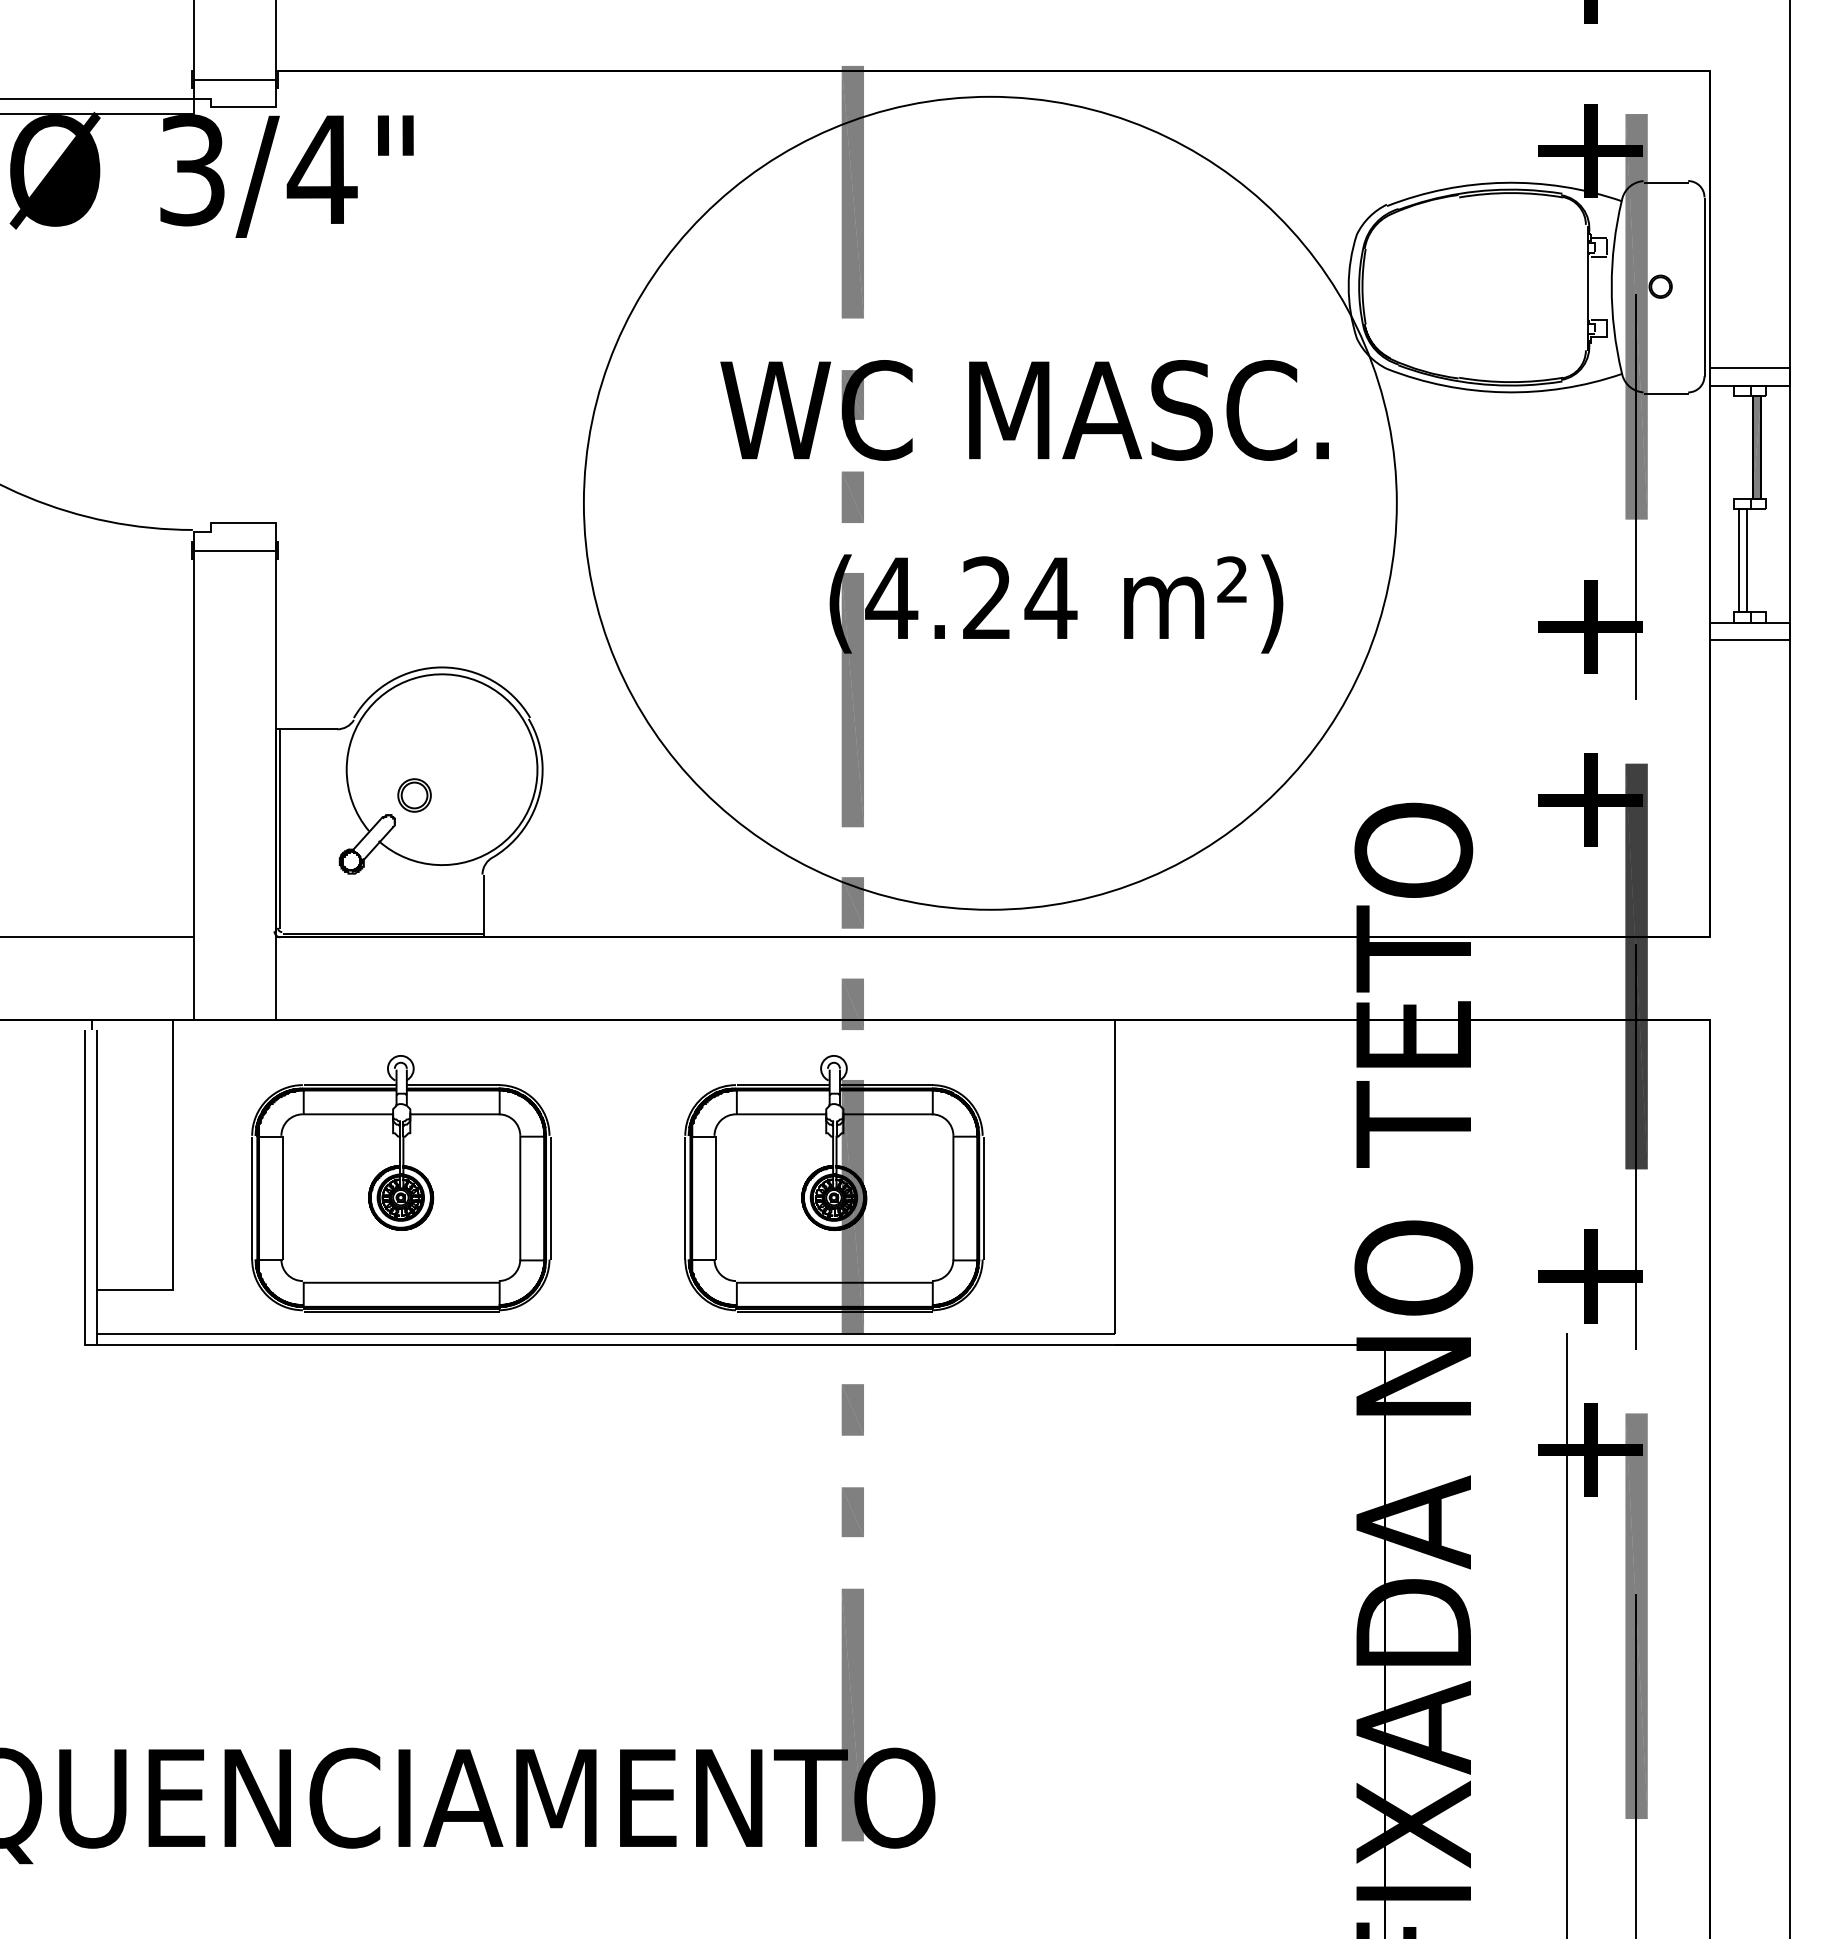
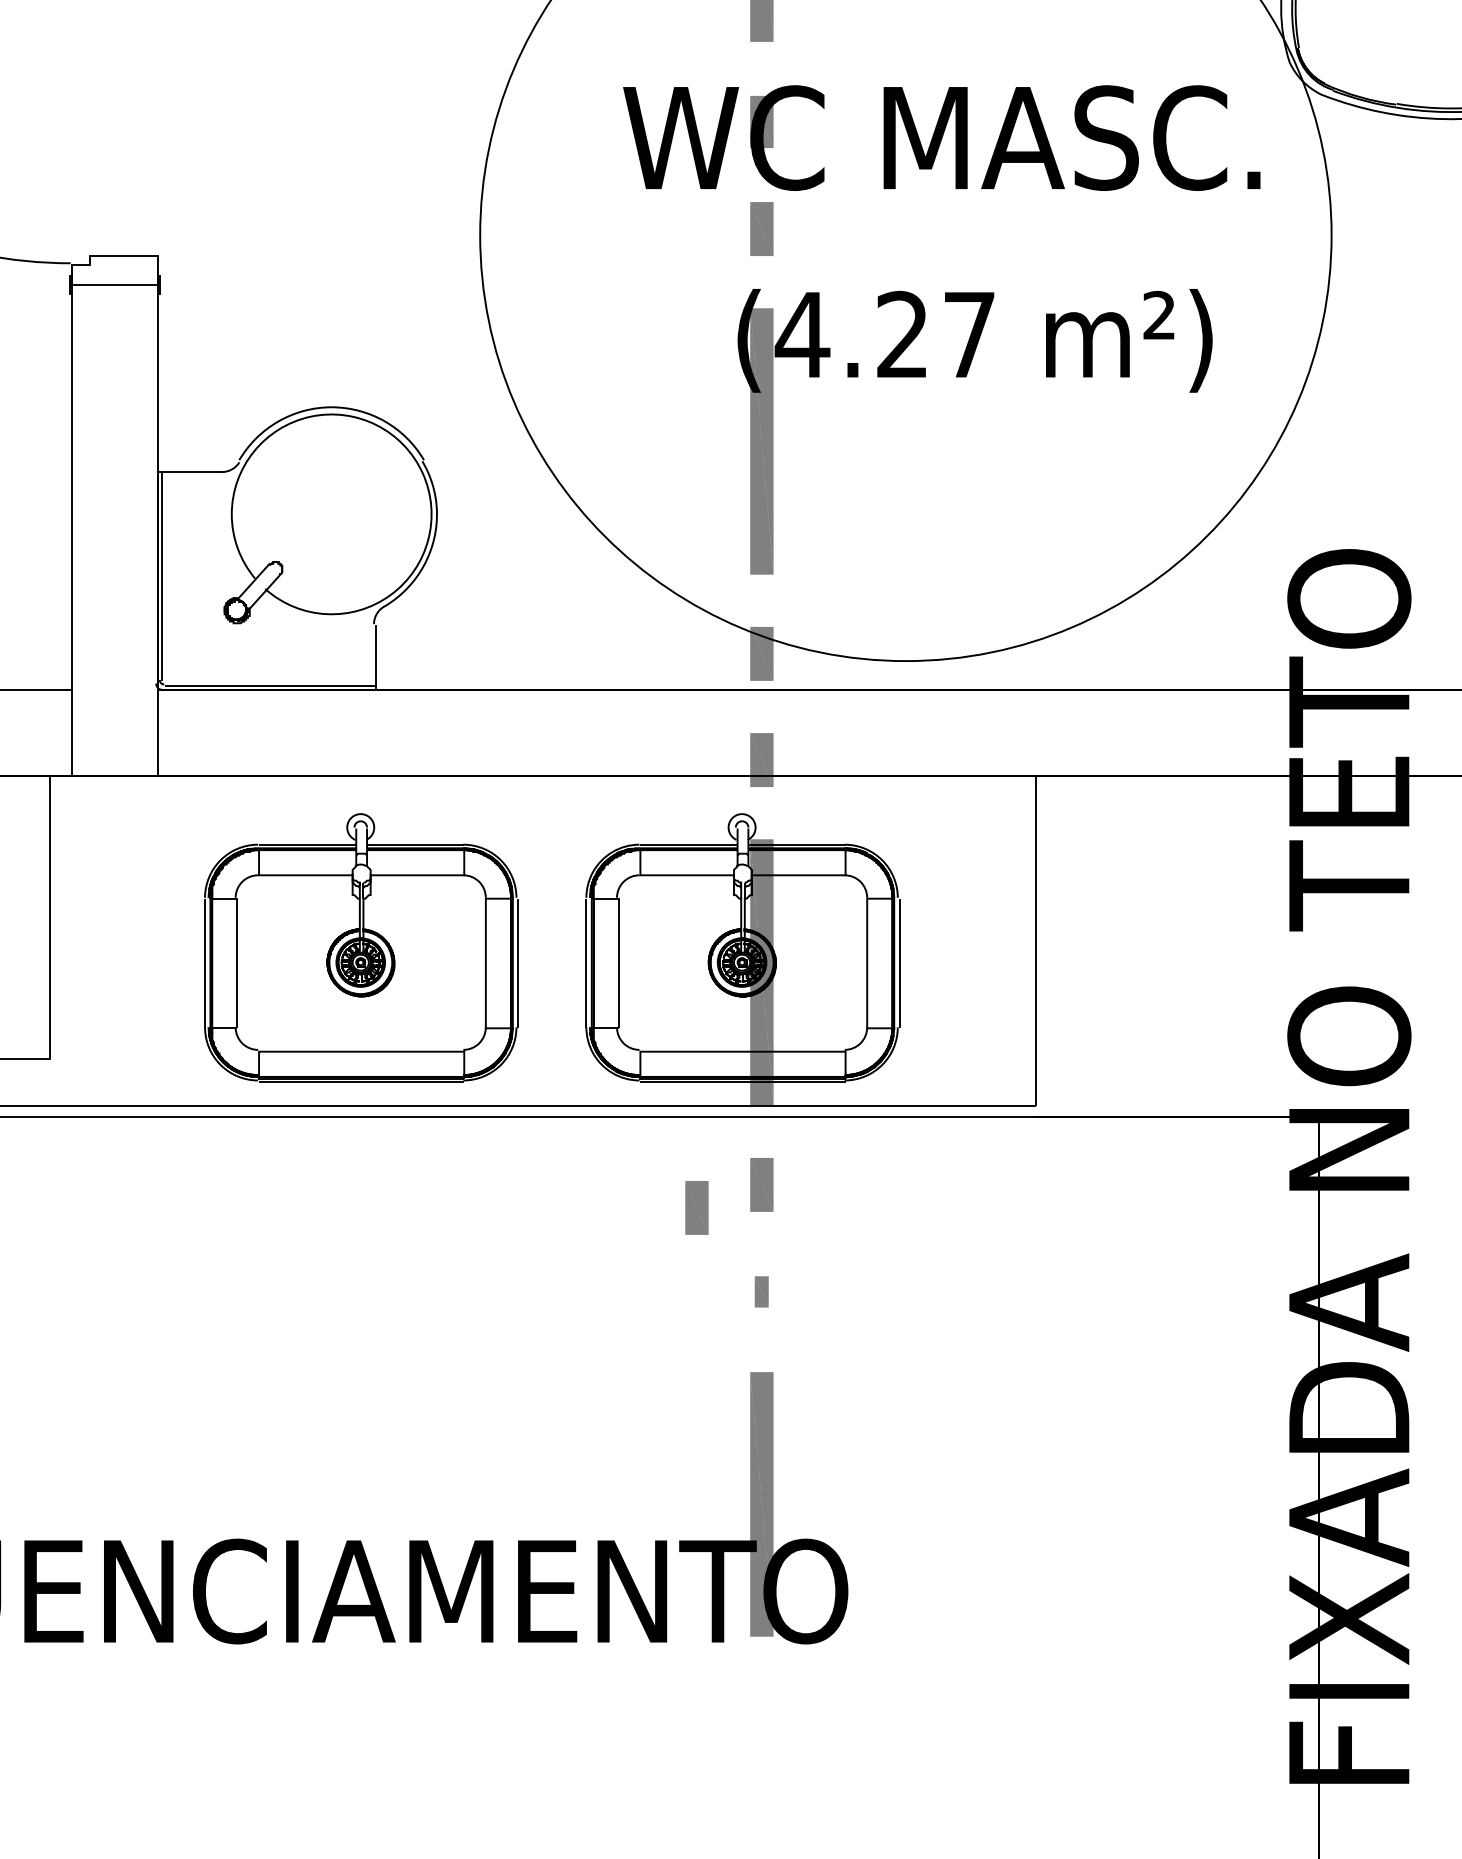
text: (1050, 597) -> (968, 334), (4.24 -> (4.27
part: (414, 795) -> (302, 541), removed
part: (401, 1183) -> (361, 947), moved
part: (790, 1431) -> (696, 1207), added
part: (852, 1511) -> (761, 1291), size x0.6

